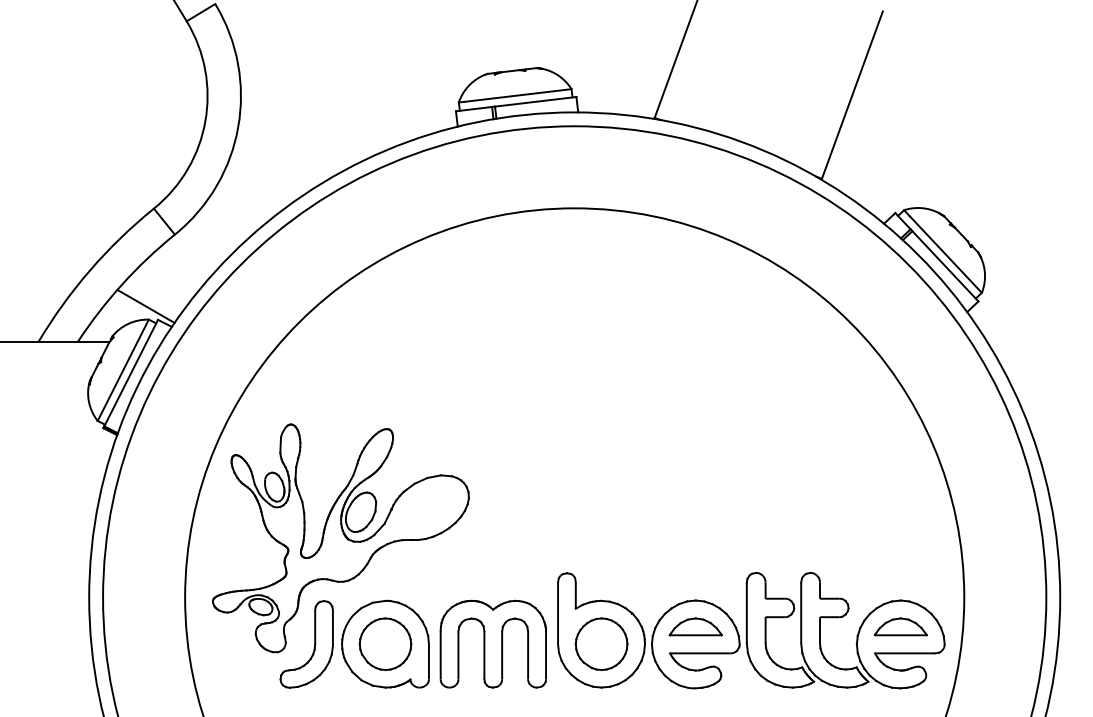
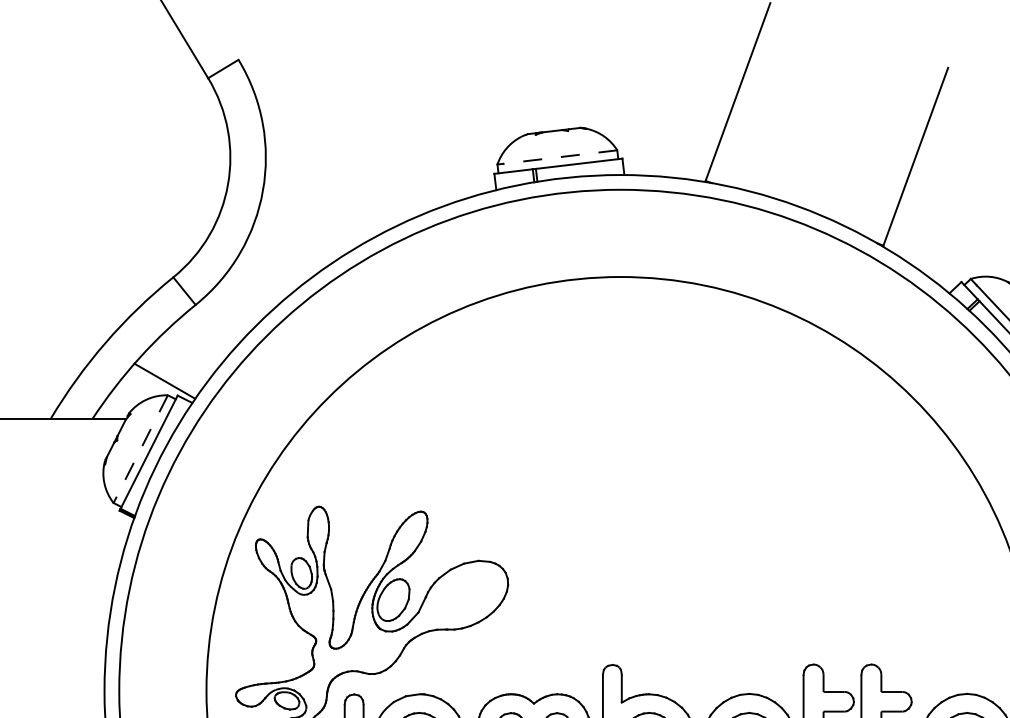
line: (517, 95) -> (559, 157), solid -> dashed
line: (123, 370) -> (140, 449), solid -> dashed

